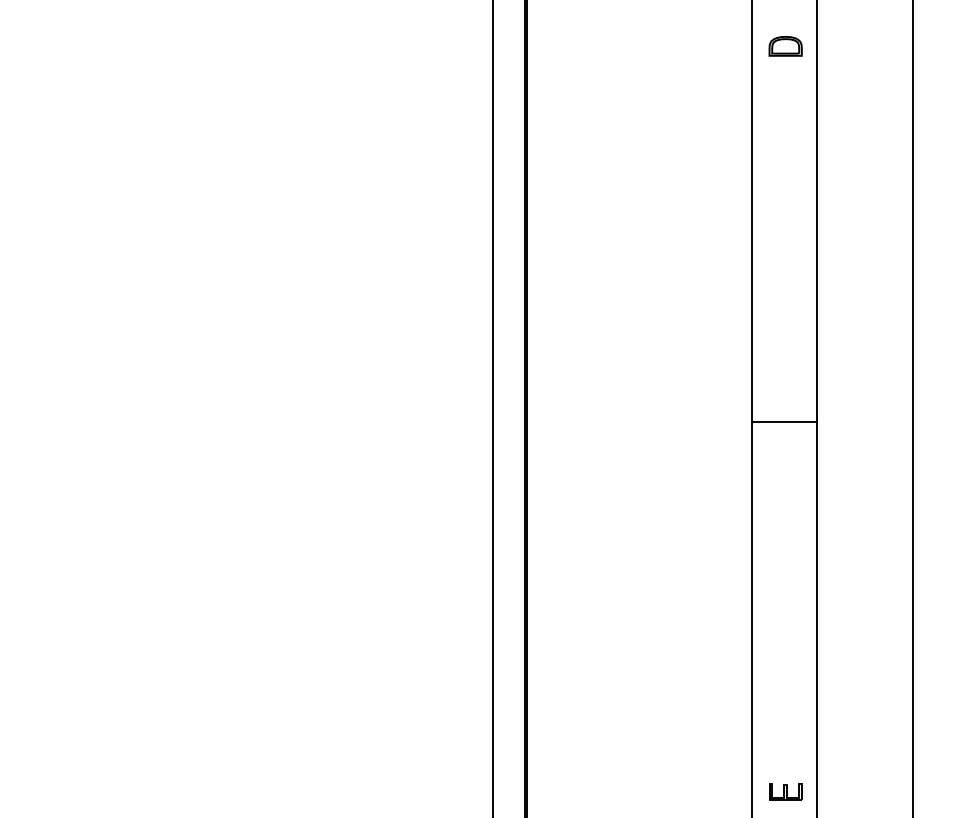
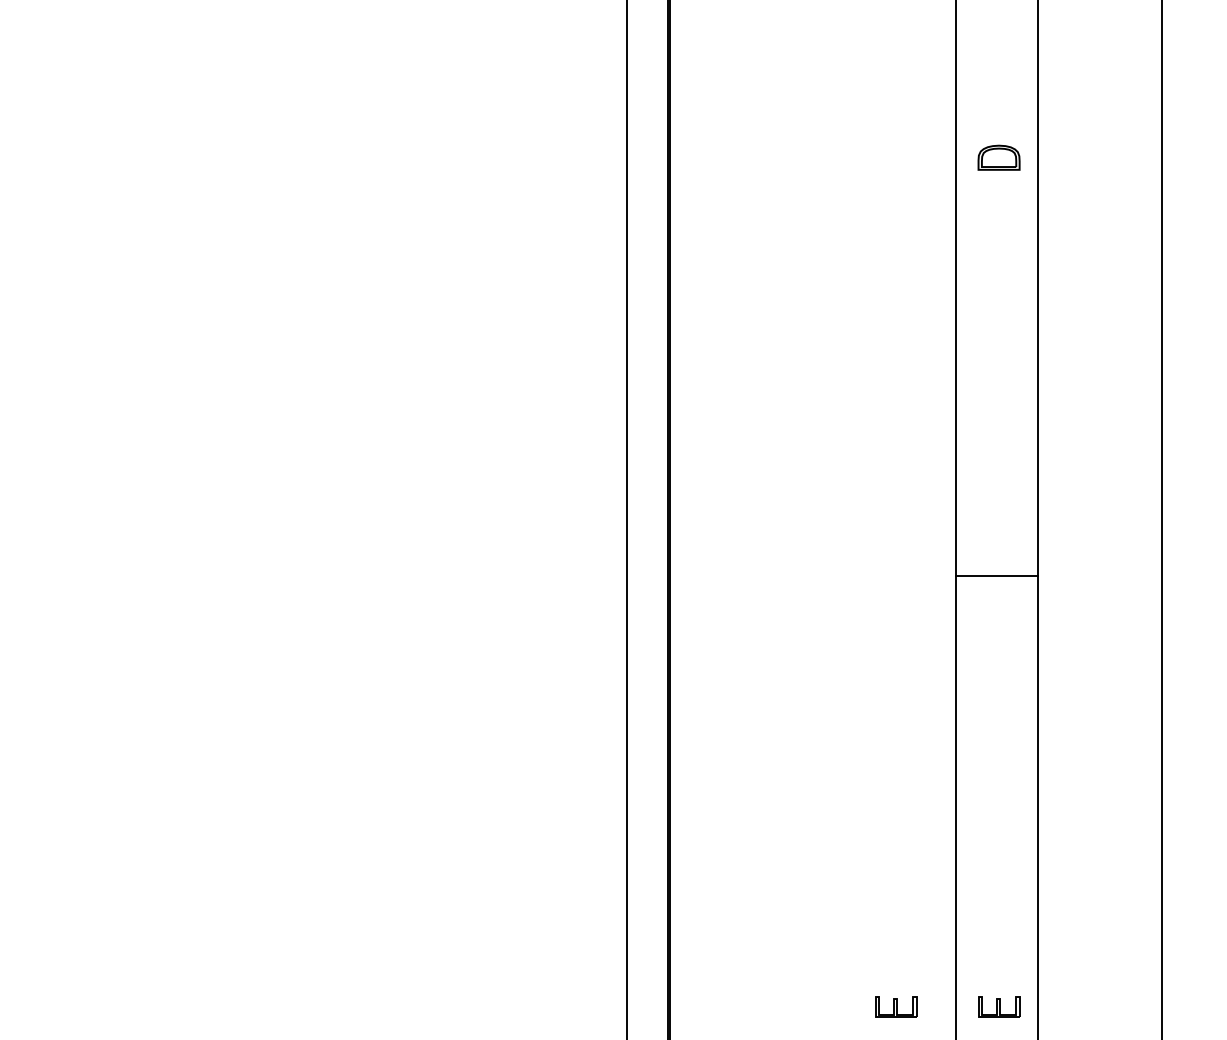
part: (785, 46) -> (998, 157), moved
line: (784, 421) -> (997, 575), moved
part: (705, 791) -> (896, 1006), added

